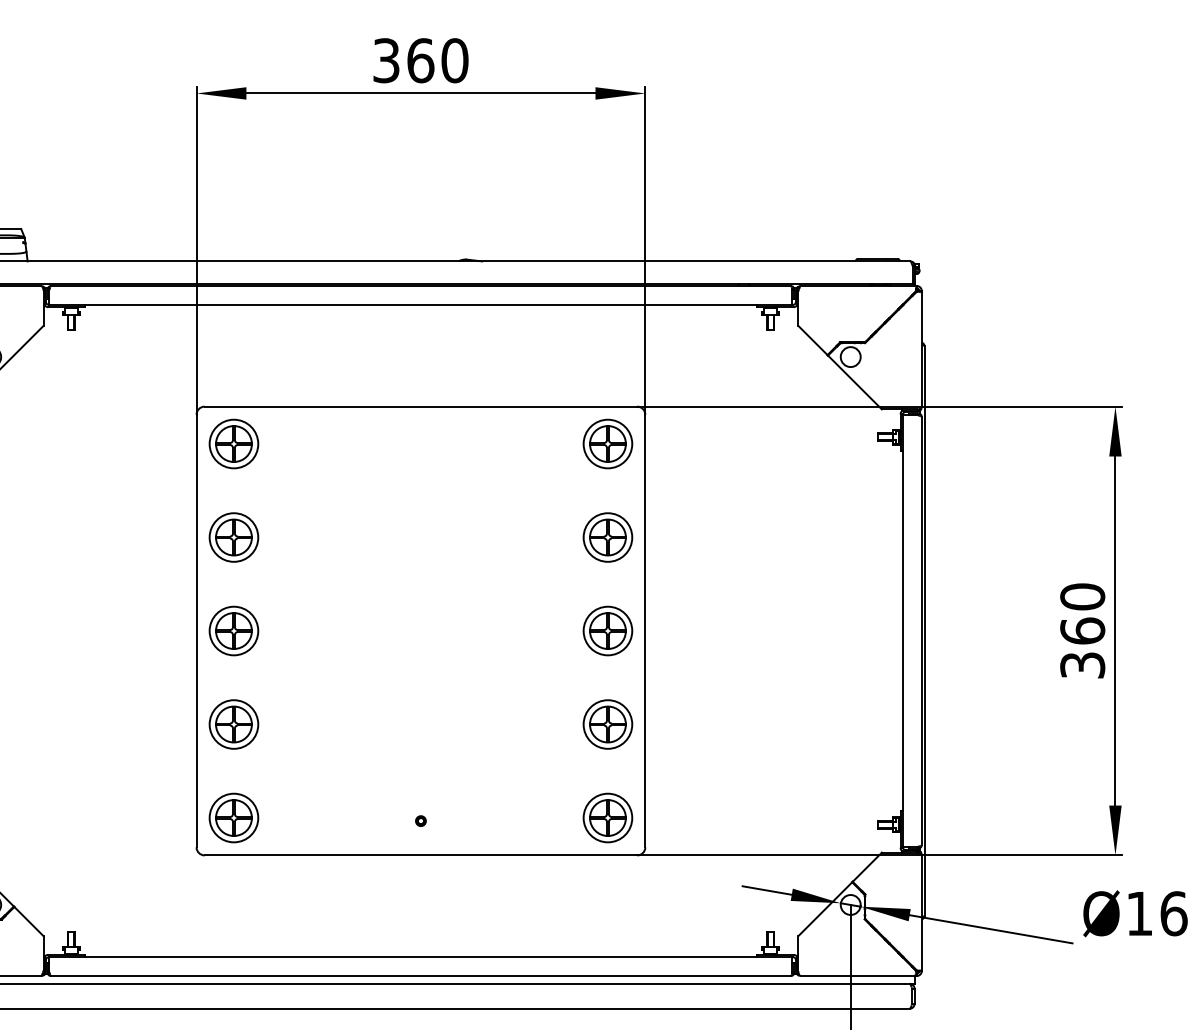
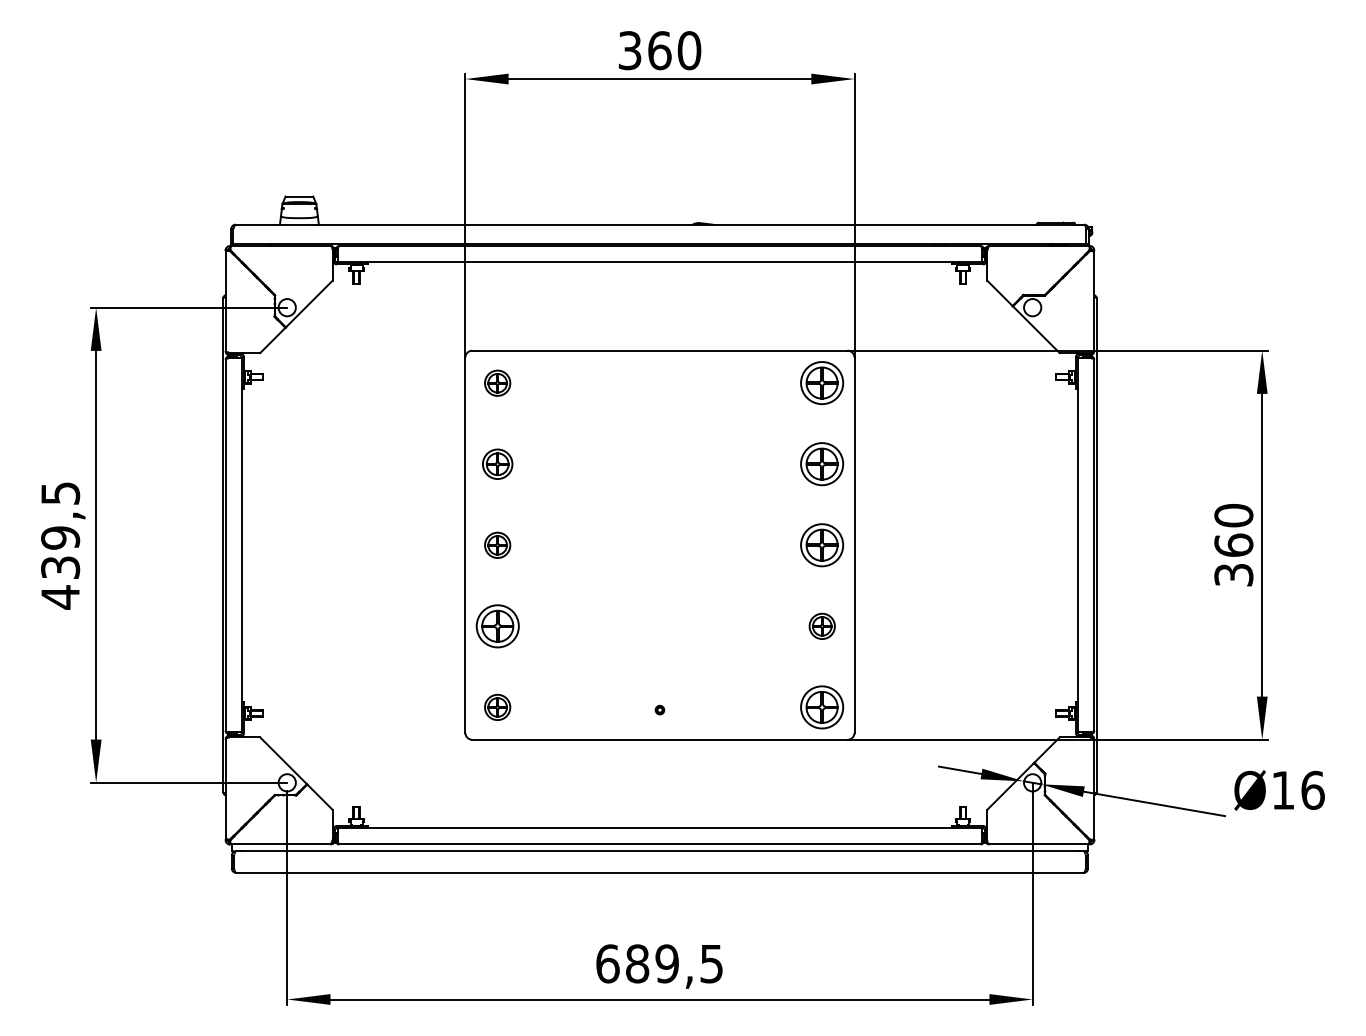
part: (233, 444) -> (497, 383), size x0.6
part: (233, 537) -> (497, 464), size x0.7
part: (233, 631) -> (497, 545), size x0.6
part: (608, 724) -> (822, 626), size x0.6
part: (233, 818) -> (497, 707), size x0.6

